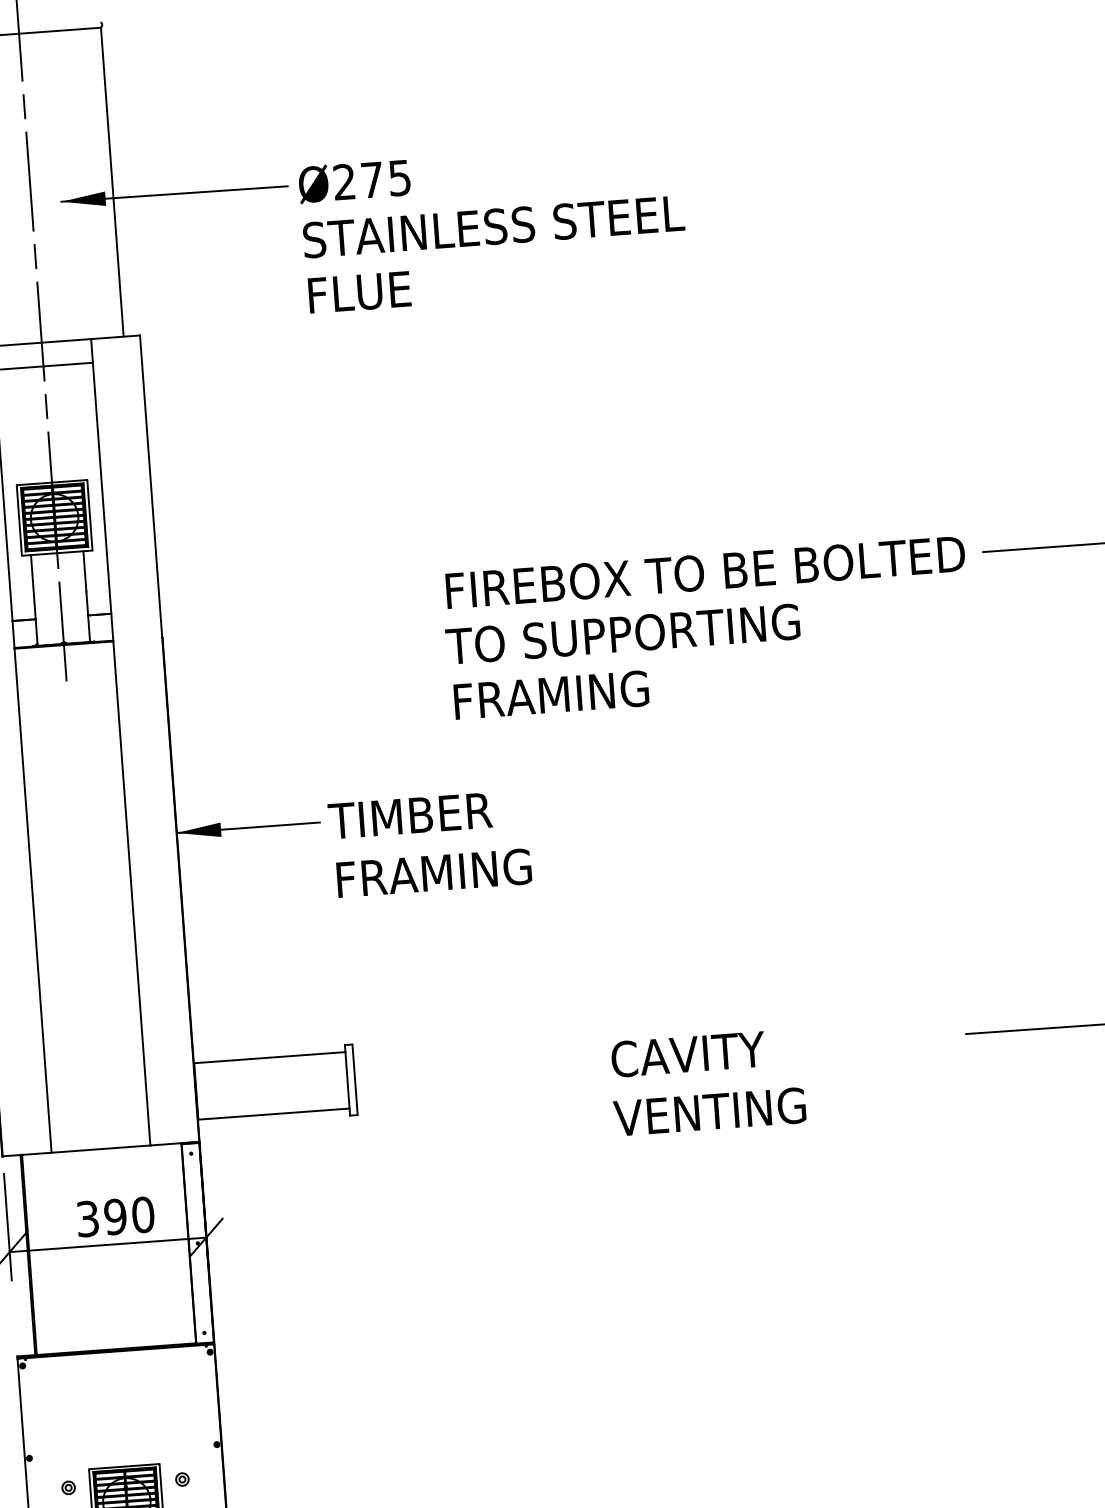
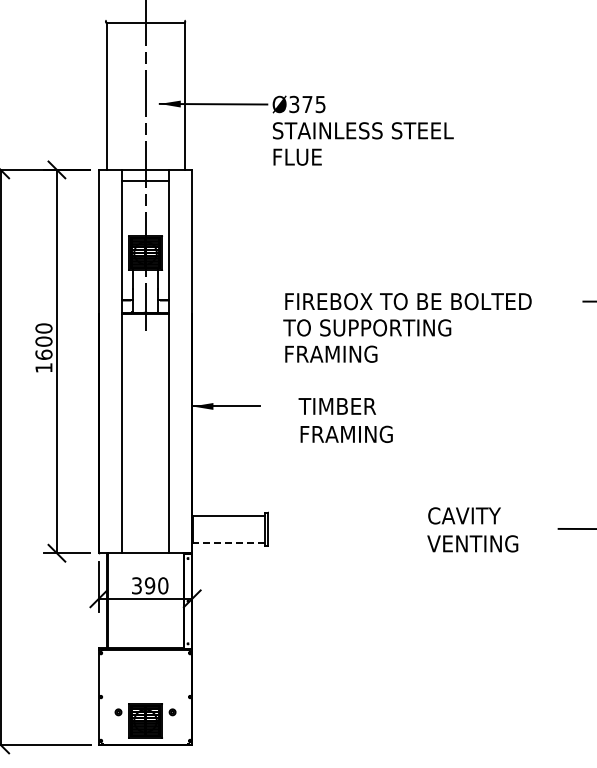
text: (344, 182) -> (294, 104), Ø275 -> Ø375
text: (707, 627) -> (407, 327), moved
text: (429, 844) -> (345, 420), moved
text: (707, 1081) -> (472, 529), moved
line: (273, 1113) -> (228, 542), solid -> dashed

